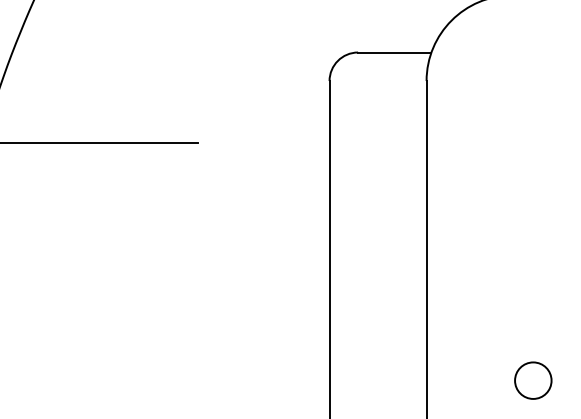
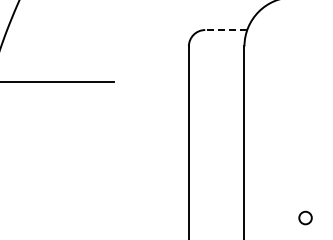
line: (393, 53) -> (225, 30), solid -> dashed
circle: (533, 379) -> (305, 217), size x0.6

